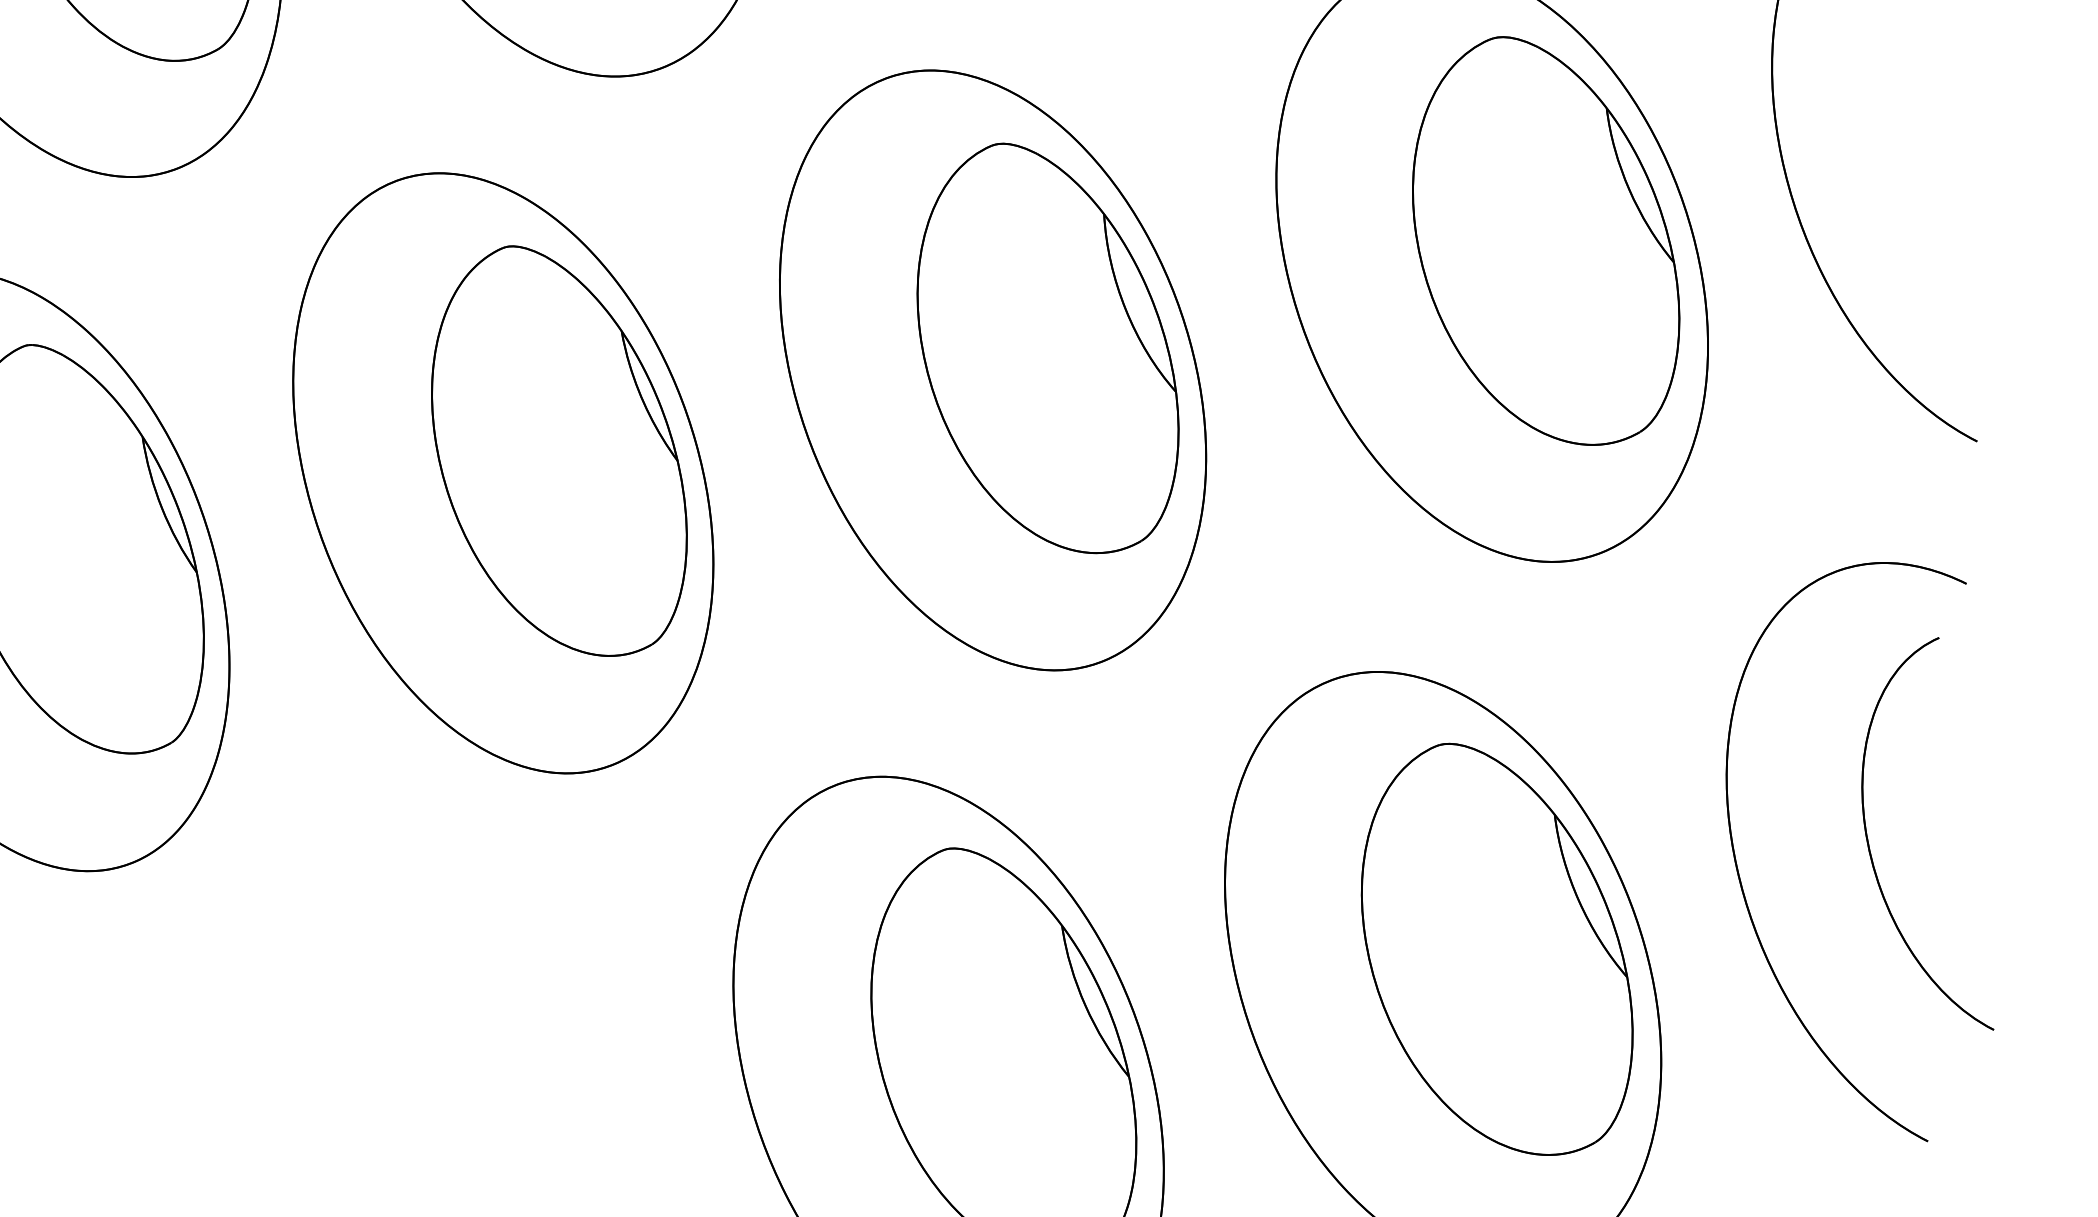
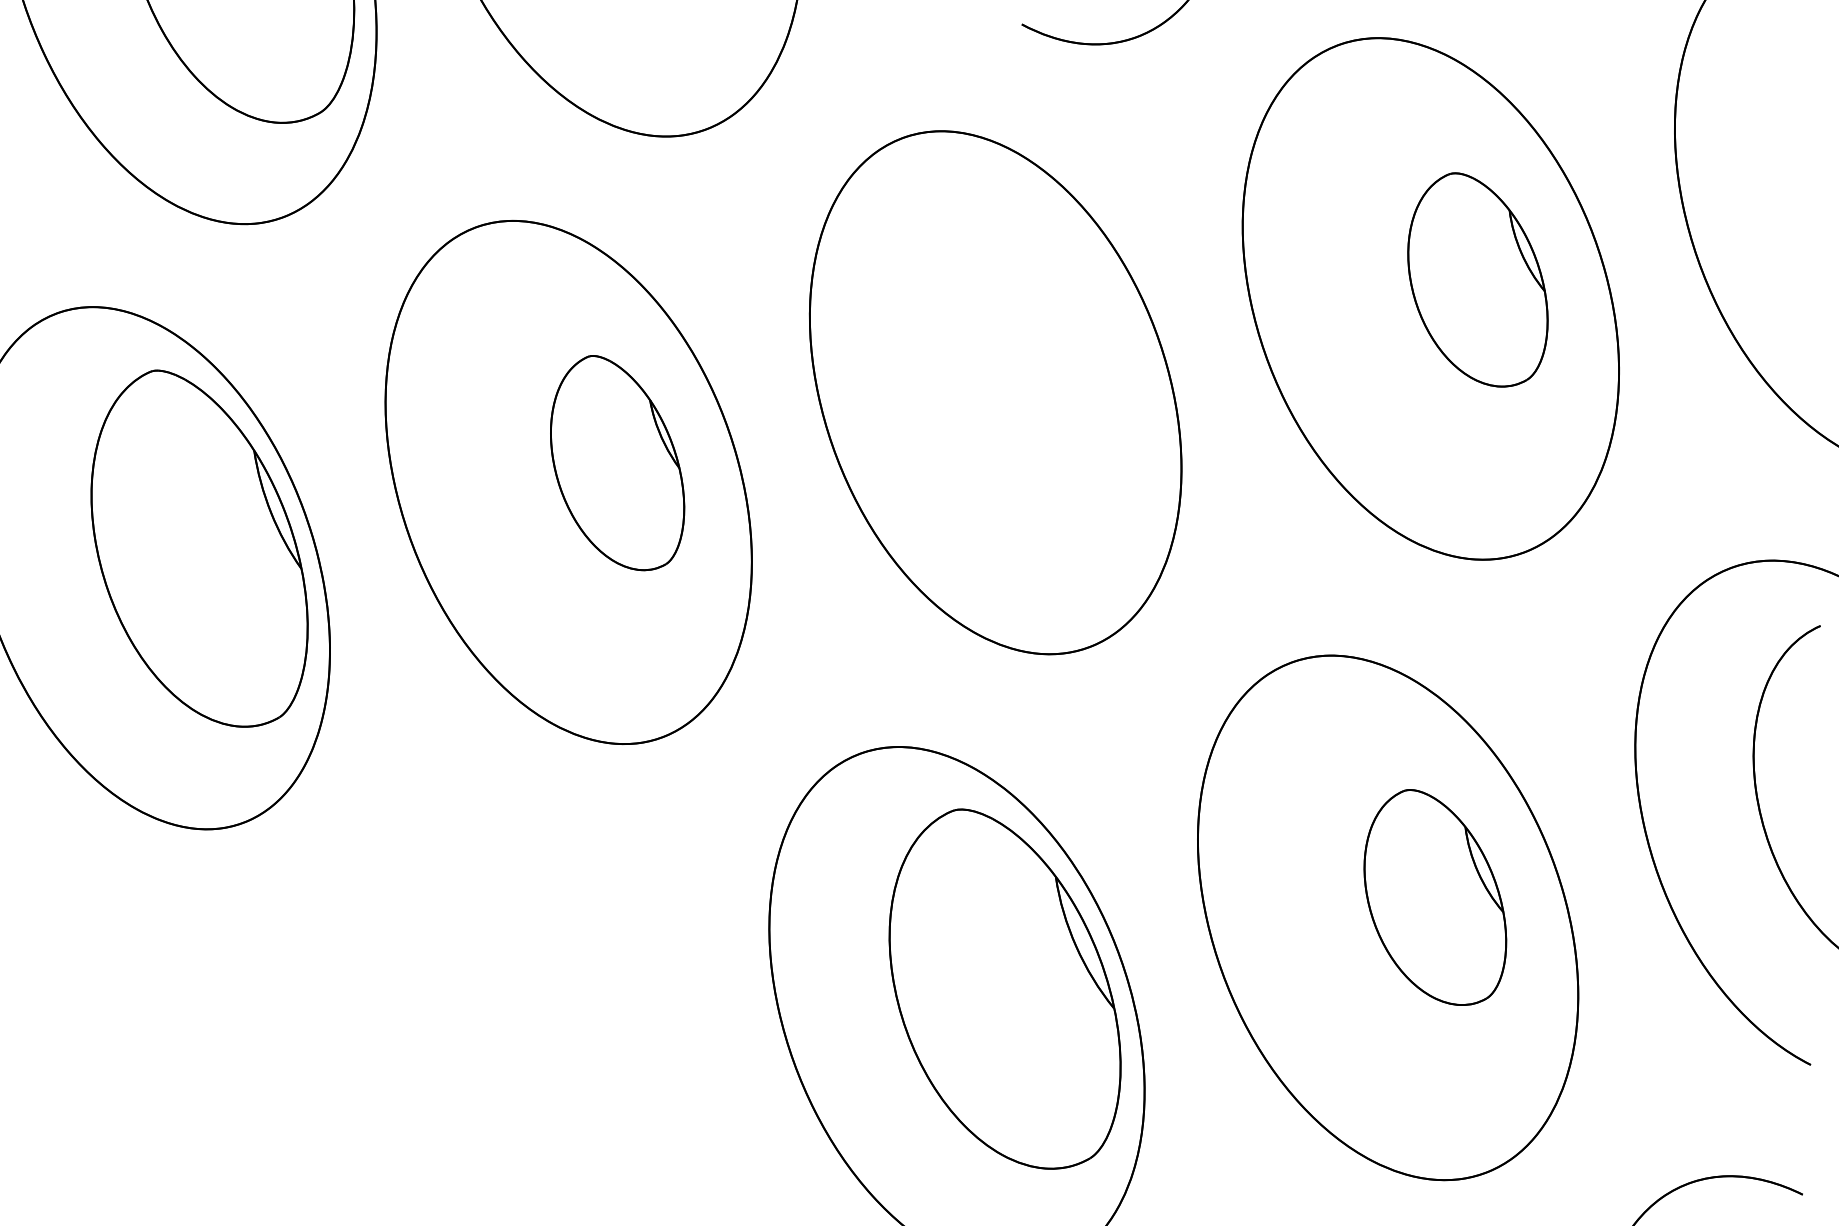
part: (1545, 240) -> (1477, 279), size x0.6
part: (1047, 348) -> (1043, 373), removed
part: (559, 450) -> (617, 462), size x0.6
part: (1497, 949) -> (1435, 897), size x0.6

